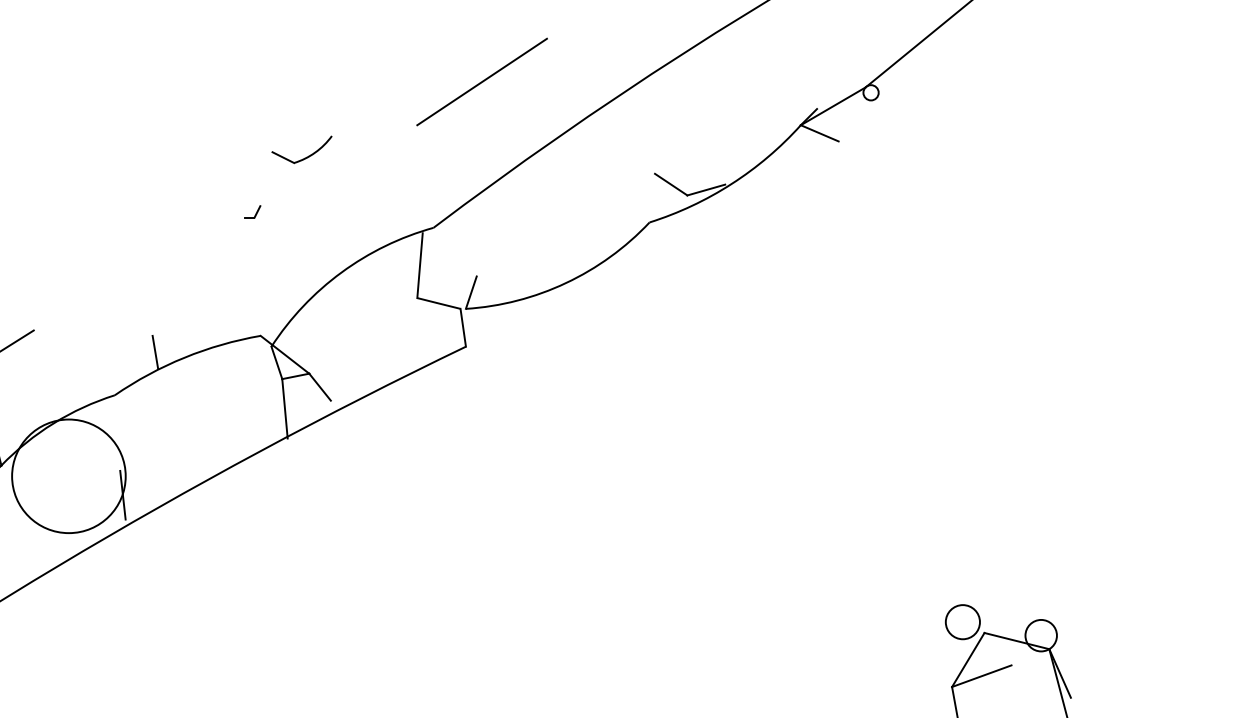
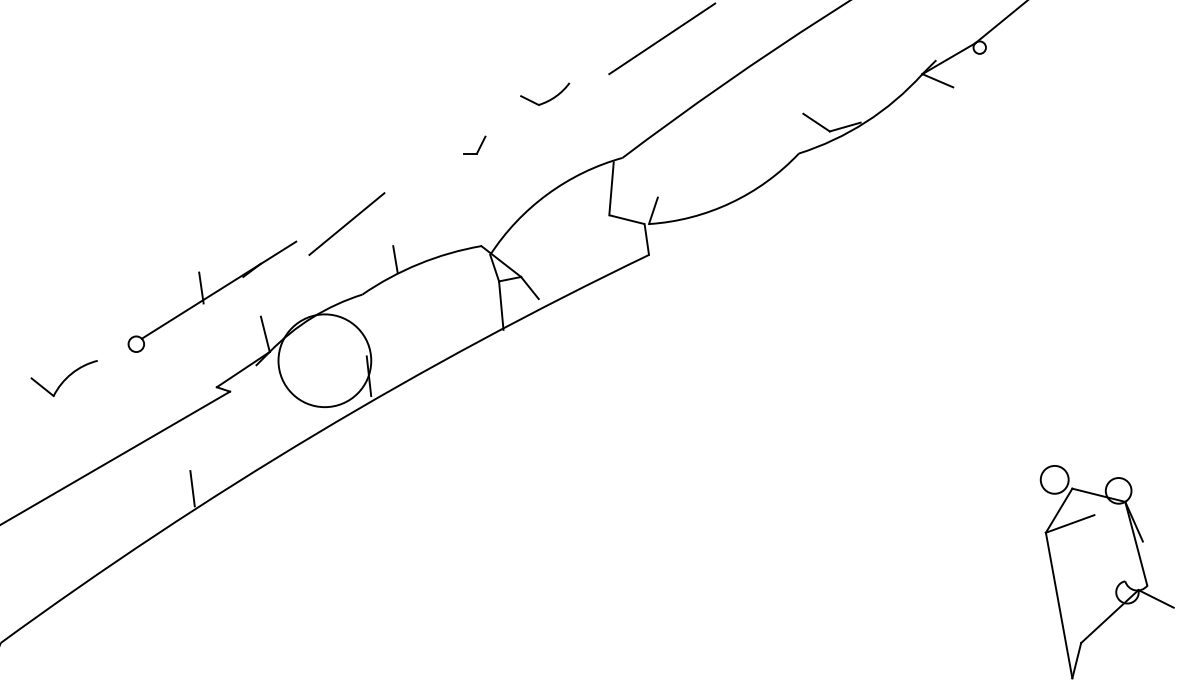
part: (308, 155) -> (550, 98), moved
part: (252, 211) -> (474, 144), size x1.67
line: (95, 308) -> (346, 223), added

